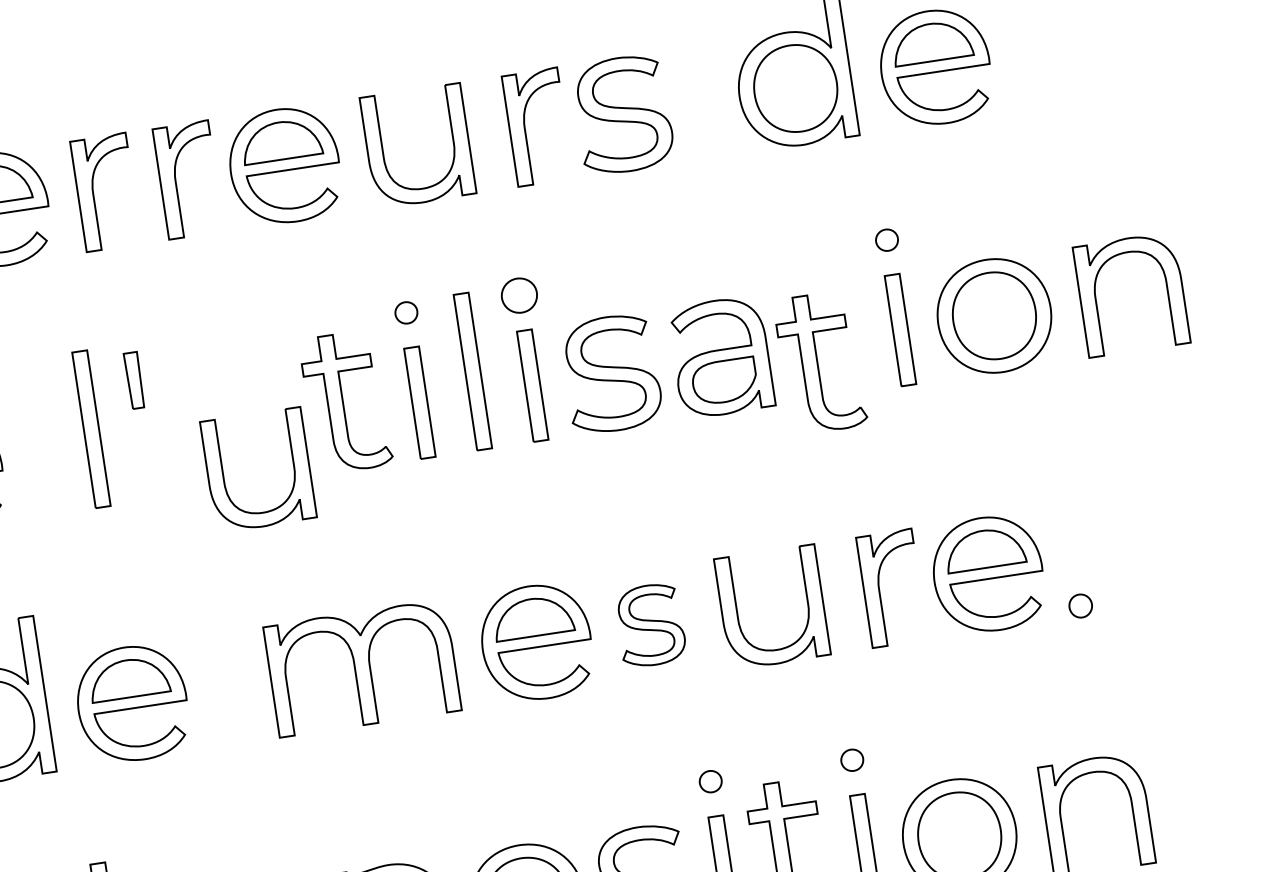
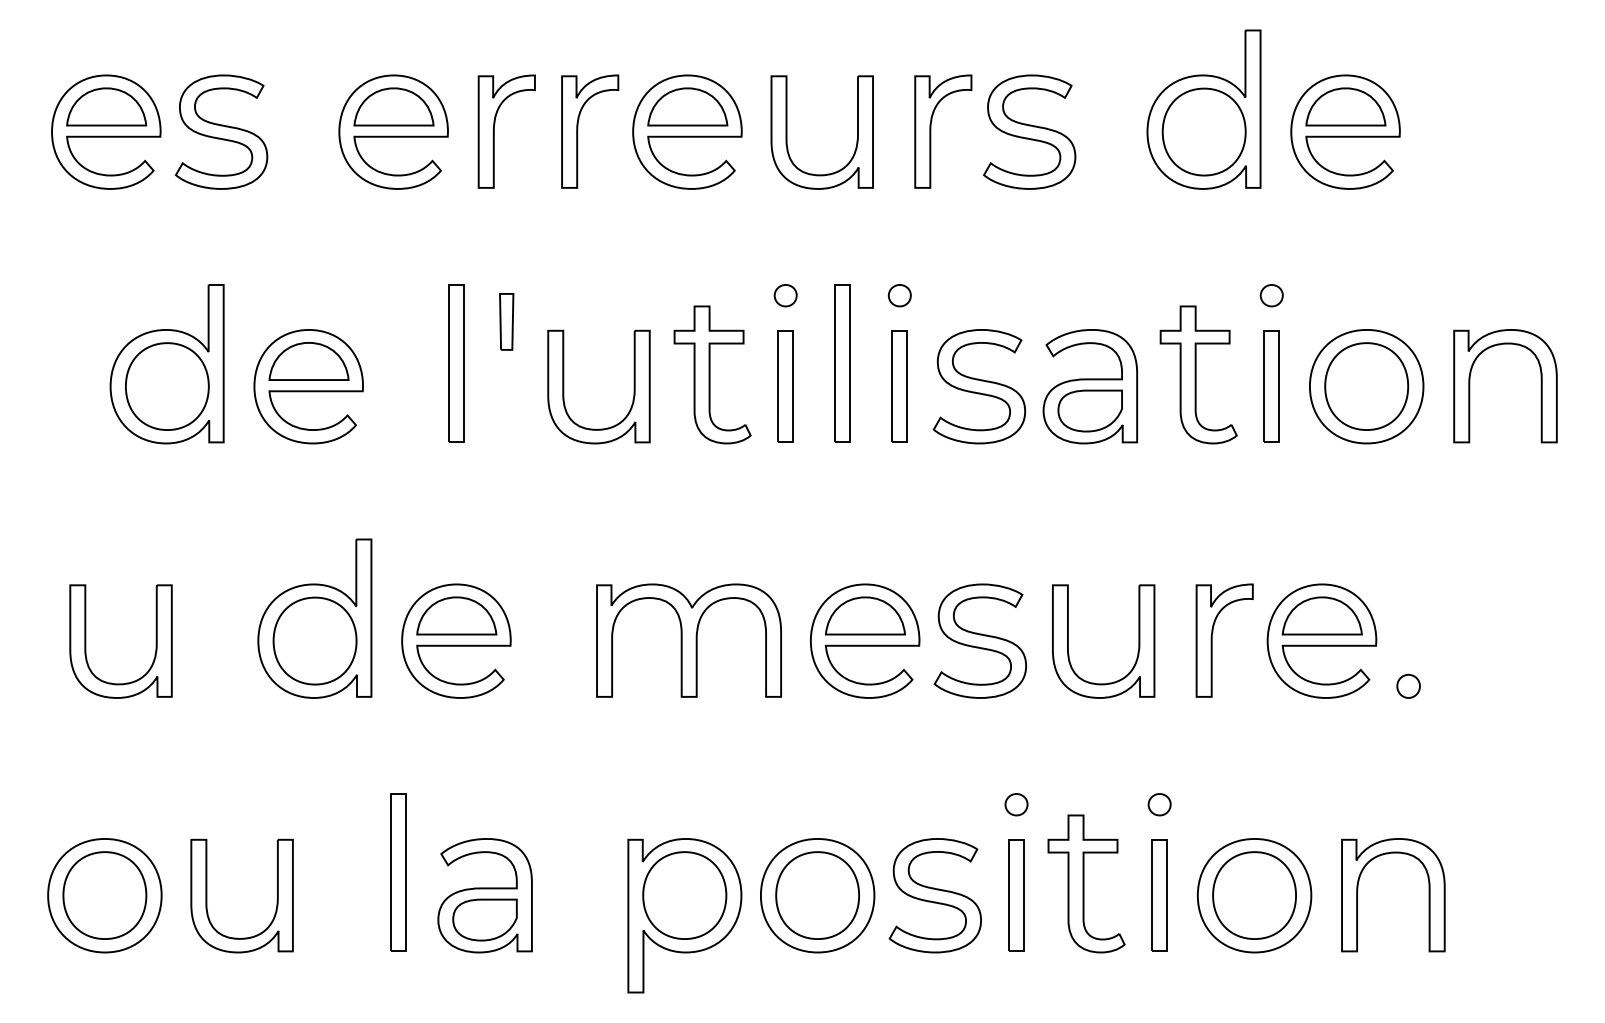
part: (518, 295) -> (899, 295), size x0.62
part: (820, 362) -> (1198, 374), moved
part: (224, 474) -> (564, 386), moved
part: (649, 624) -> (979, 640), size x1.43

